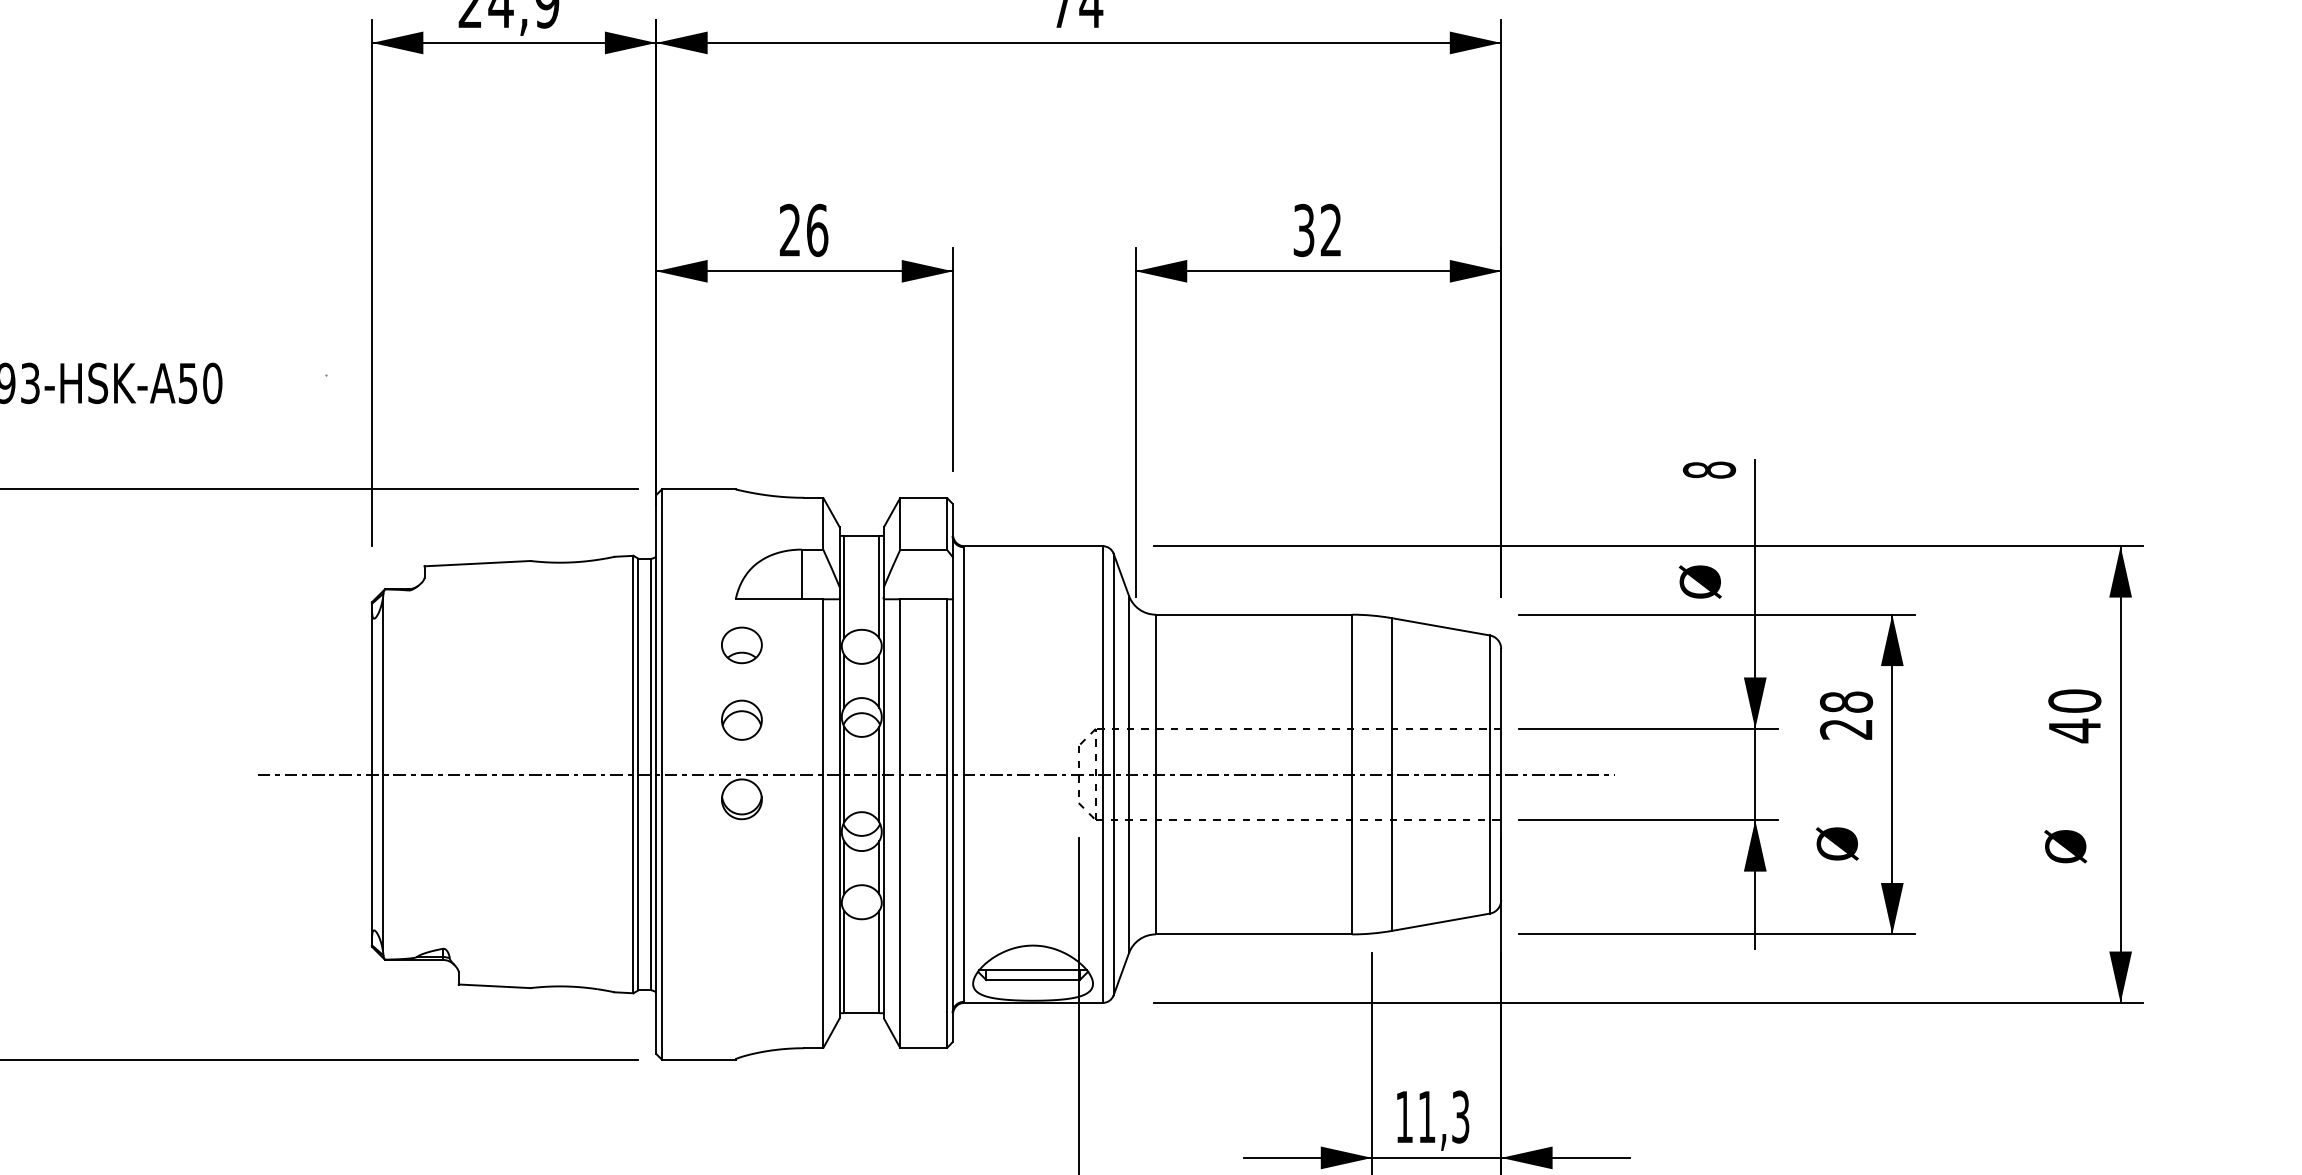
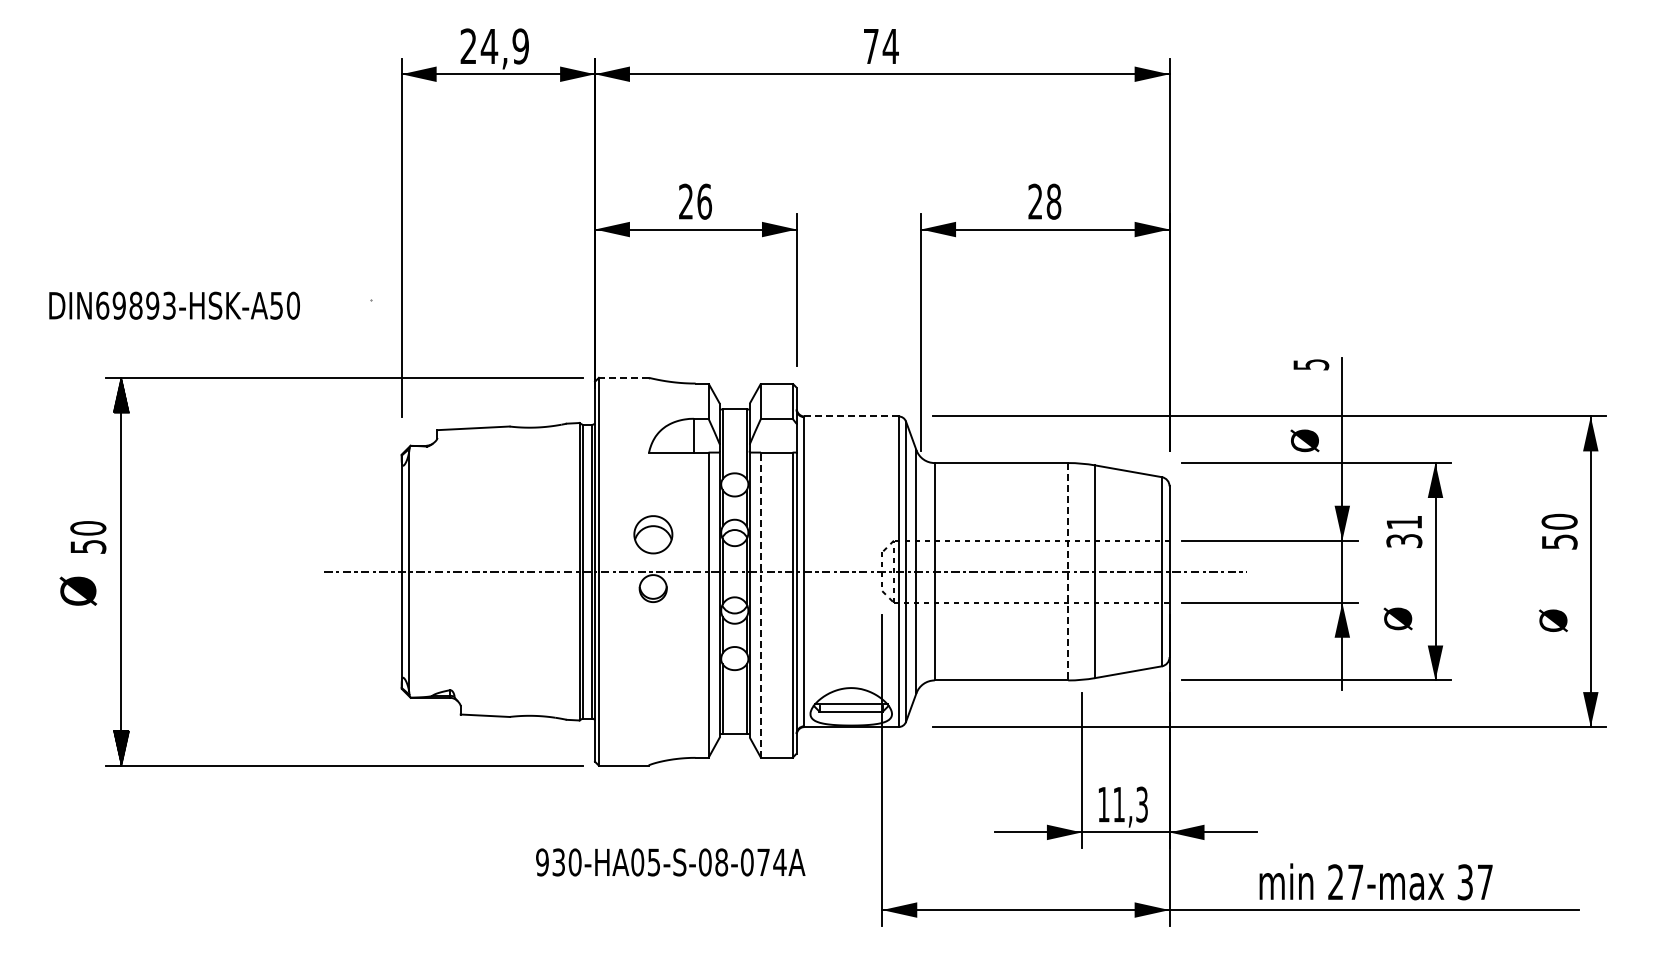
text: (1317, 230) -> (1044, 201), 32 -> 28
text: (1709, 469) -> (1311, 364), 8 -> 5
line: (698, 488) -> (623, 377), solid -> dashed
line: (1031, 546) -> (850, 416), solid -> dashed
part: (740, 644) -> (652, 483), removed
text: (1846, 715) -> (1404, 531), 28 -> 31
part: (740, 719) -> (652, 534), size x1.4
text: (2074, 730) -> (1559, 541), 40 -> 50
line: (1352, 774) -> (1068, 571), solid -> dashed
line: (901, 824) -> (761, 605), solid -> dashed

